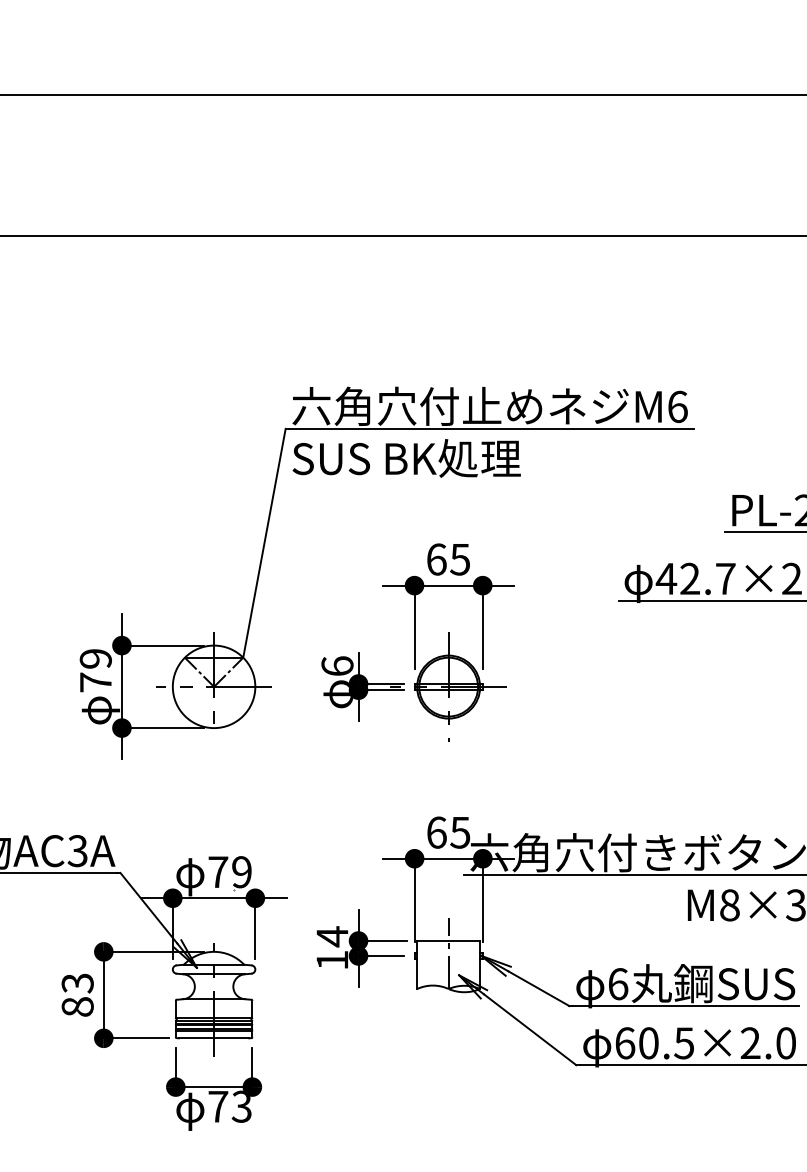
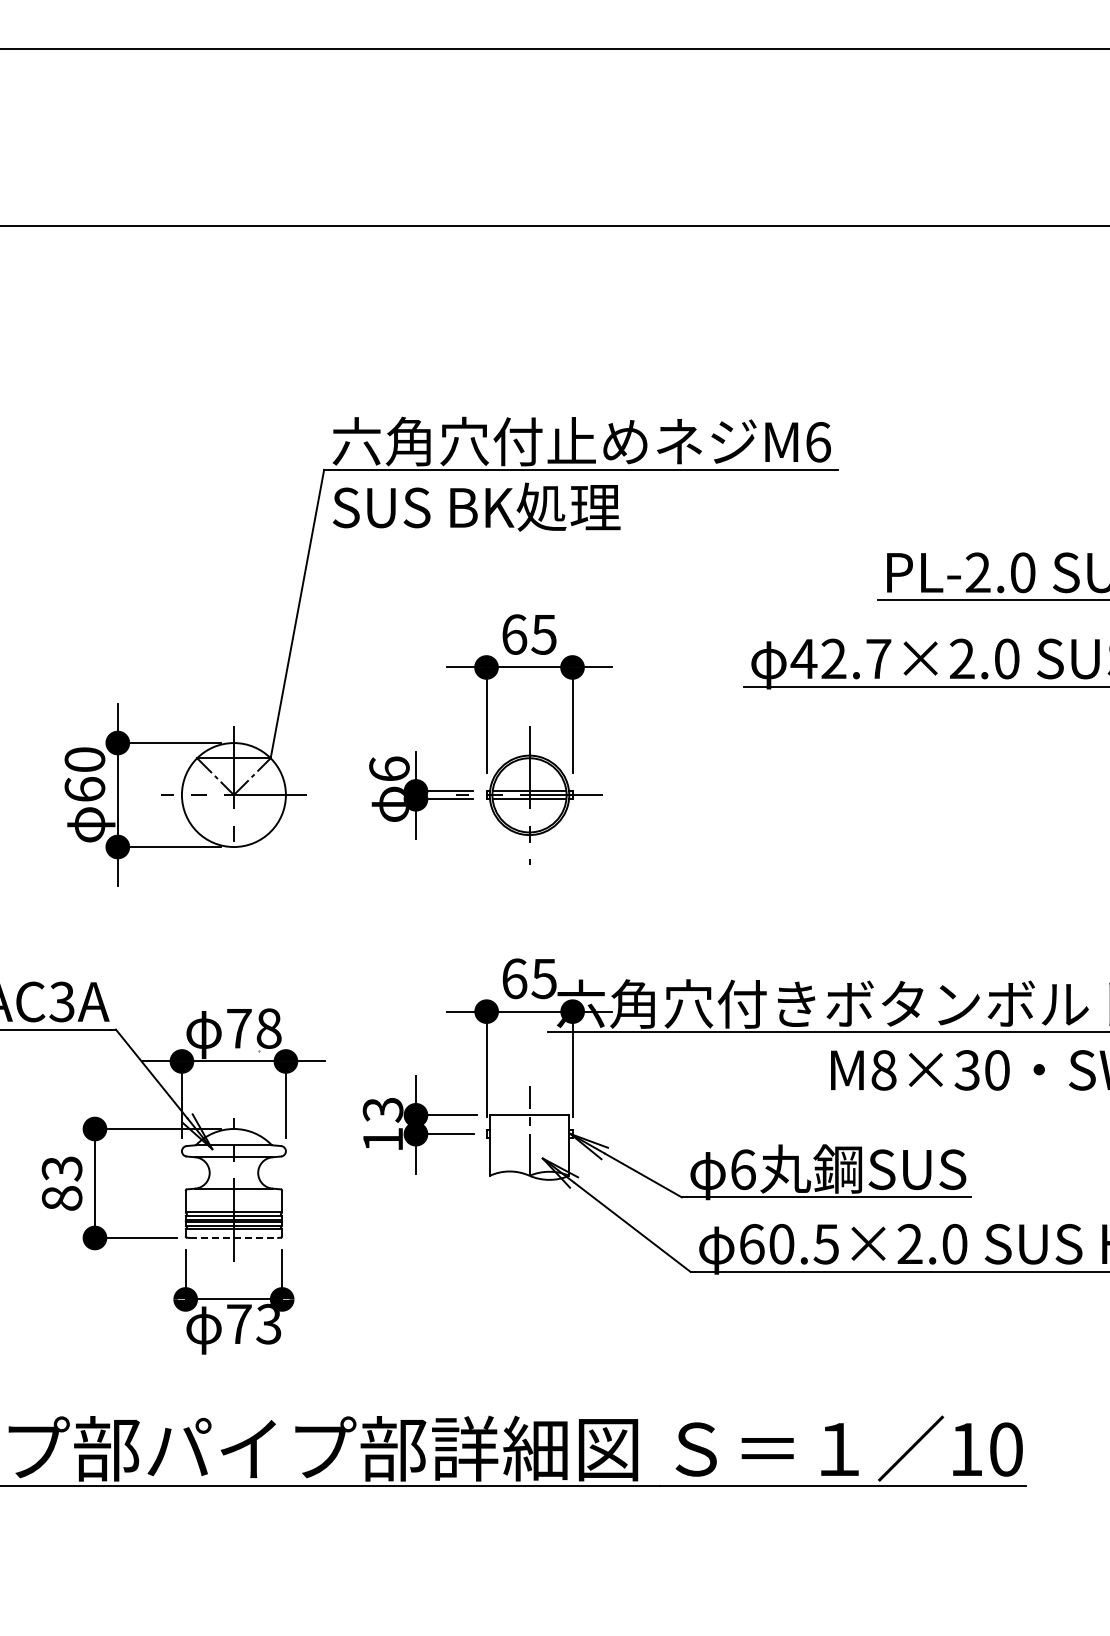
text: (95, 670) -> (84, 774), 79 -> 60
text: (241, 872) -> (268, 1028), 79 -> 78
text: (331, 936) -> (382, 1109), 14 -> 13
line: (214, 1037) -> (234, 1237), solid -> dashed

